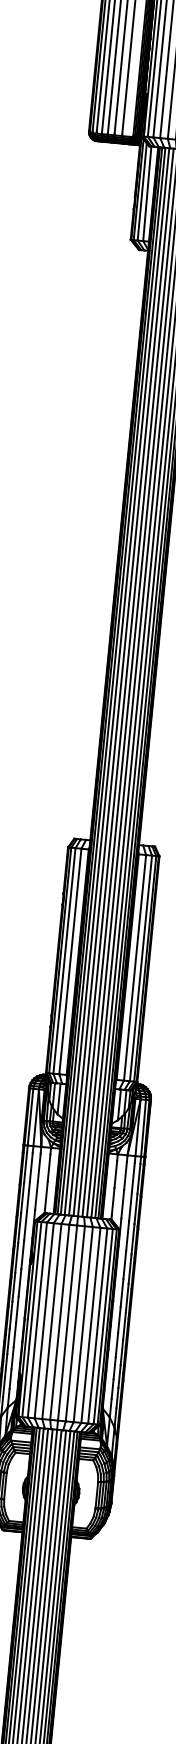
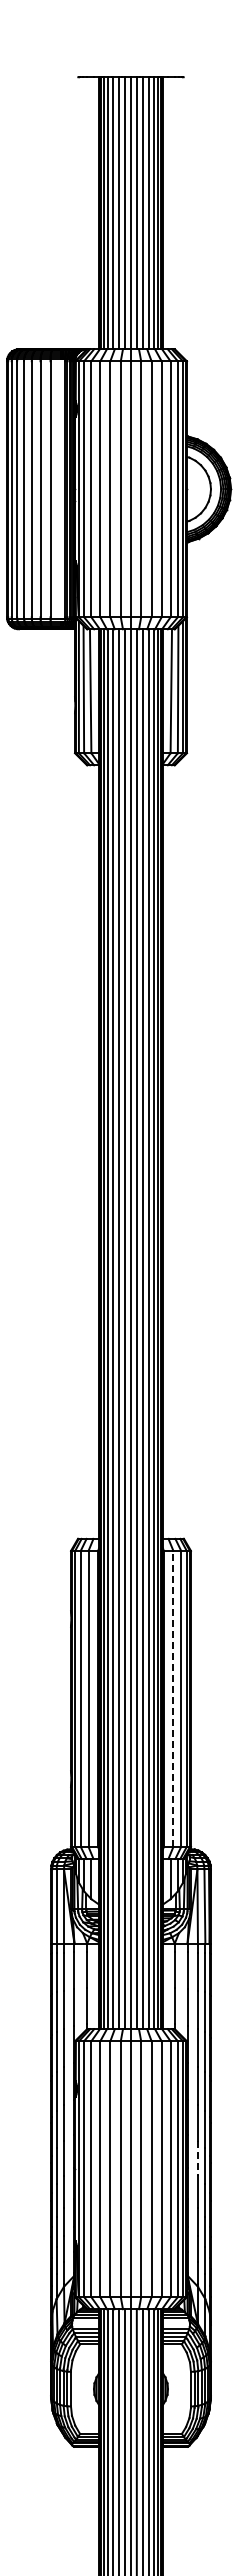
line: (135, 967) -> (173, 1698), solid -> dashed
line: (119, 1319) -> (197, 2158), solid -> dashed

